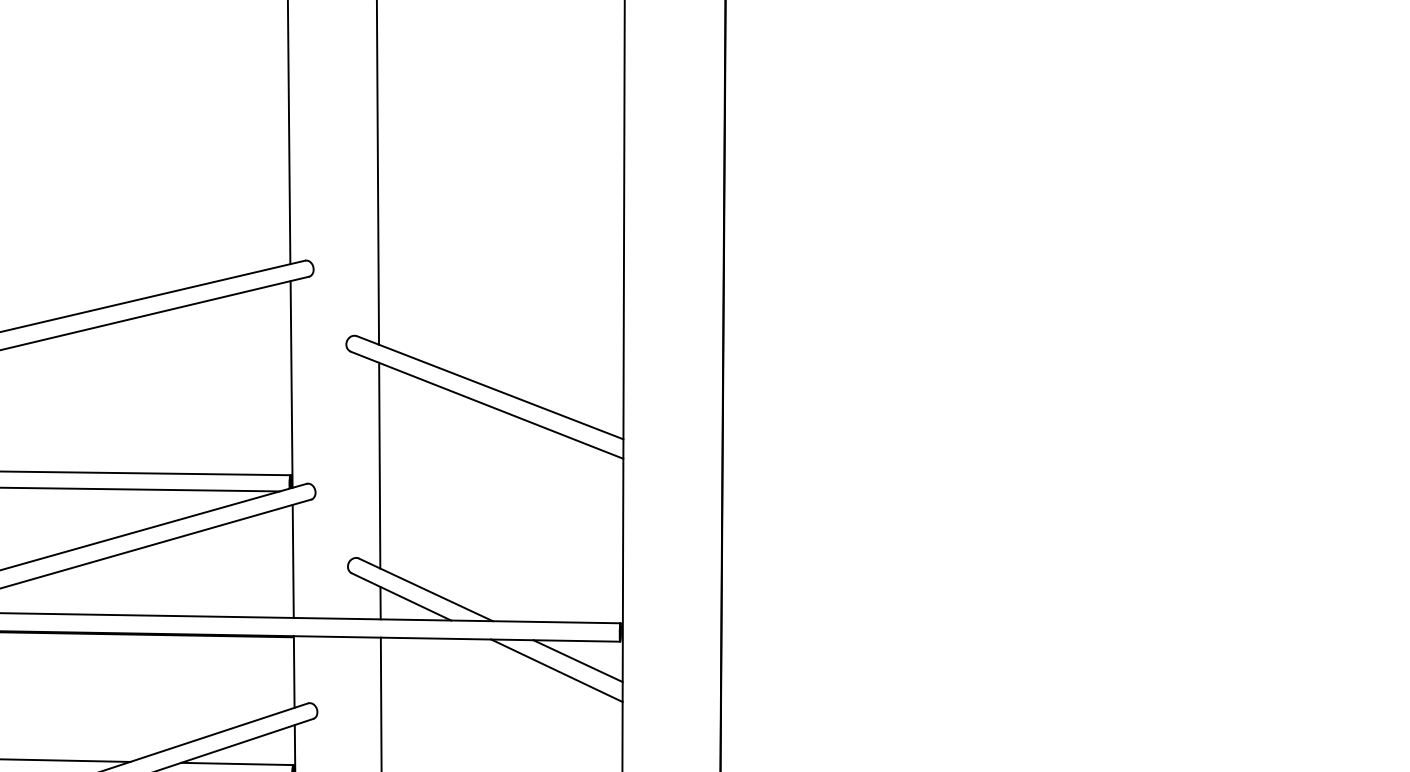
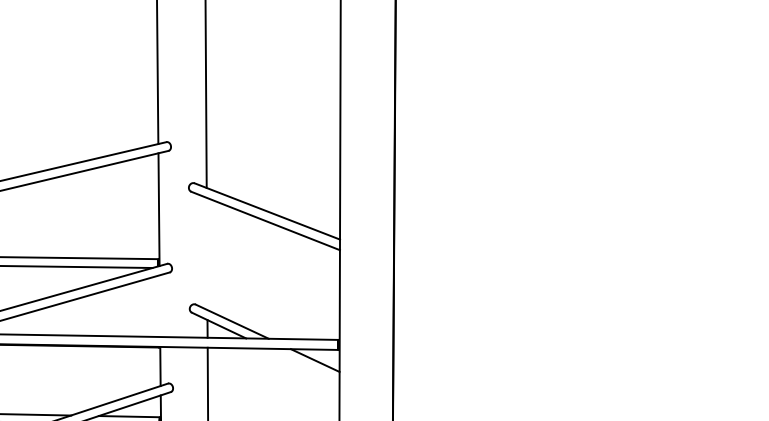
line: (378, 464) -> (206, 253), removed
line: (292, 562) -> (159, 306), removed
line: (556, 670) -> (303, 365), removed

